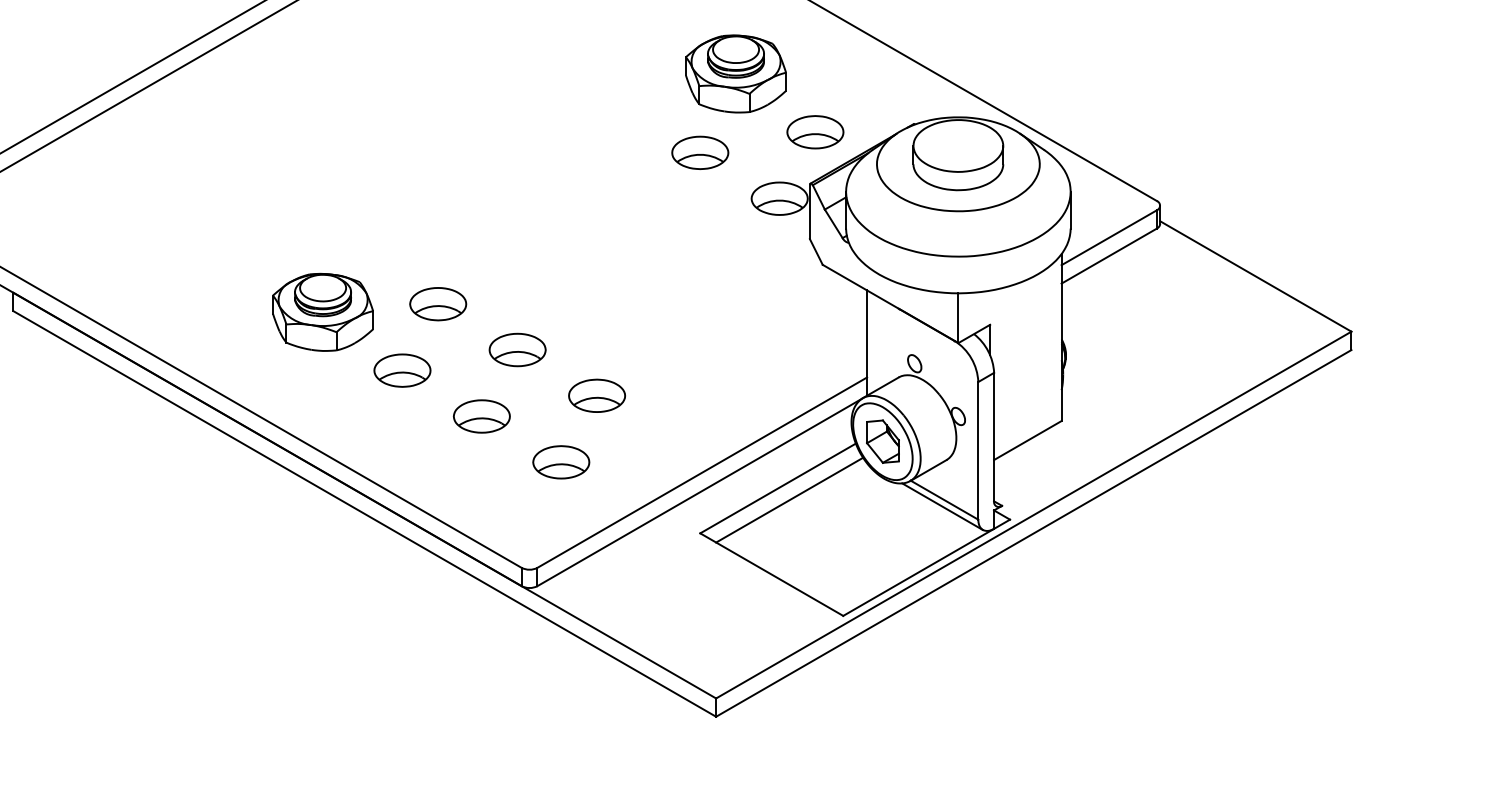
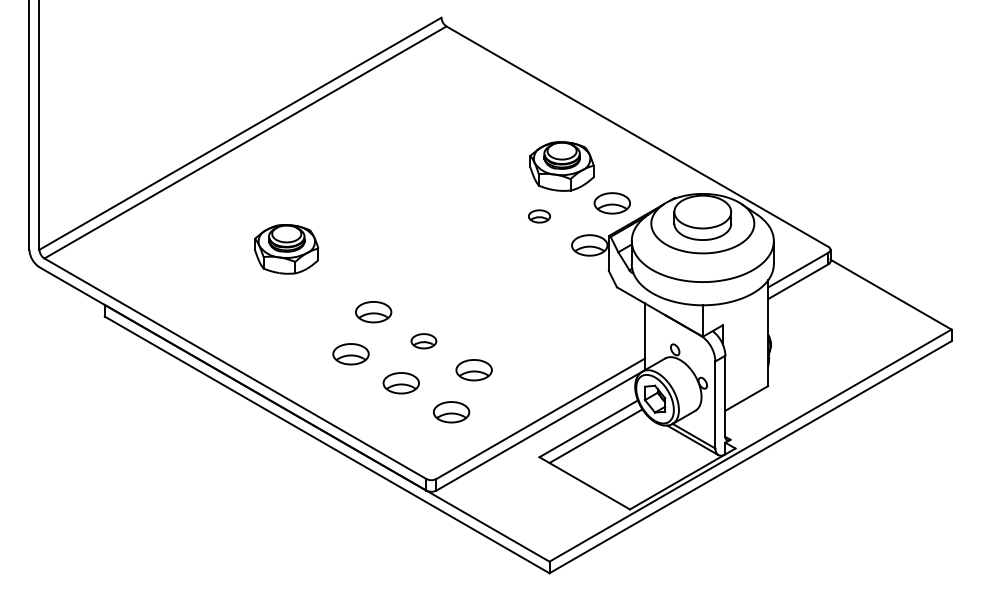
part: (700, 152) -> (539, 216), size x0.6
part: (322, 312) -> (286, 249), moved
part: (517, 350) -> (423, 341), size x0.7

